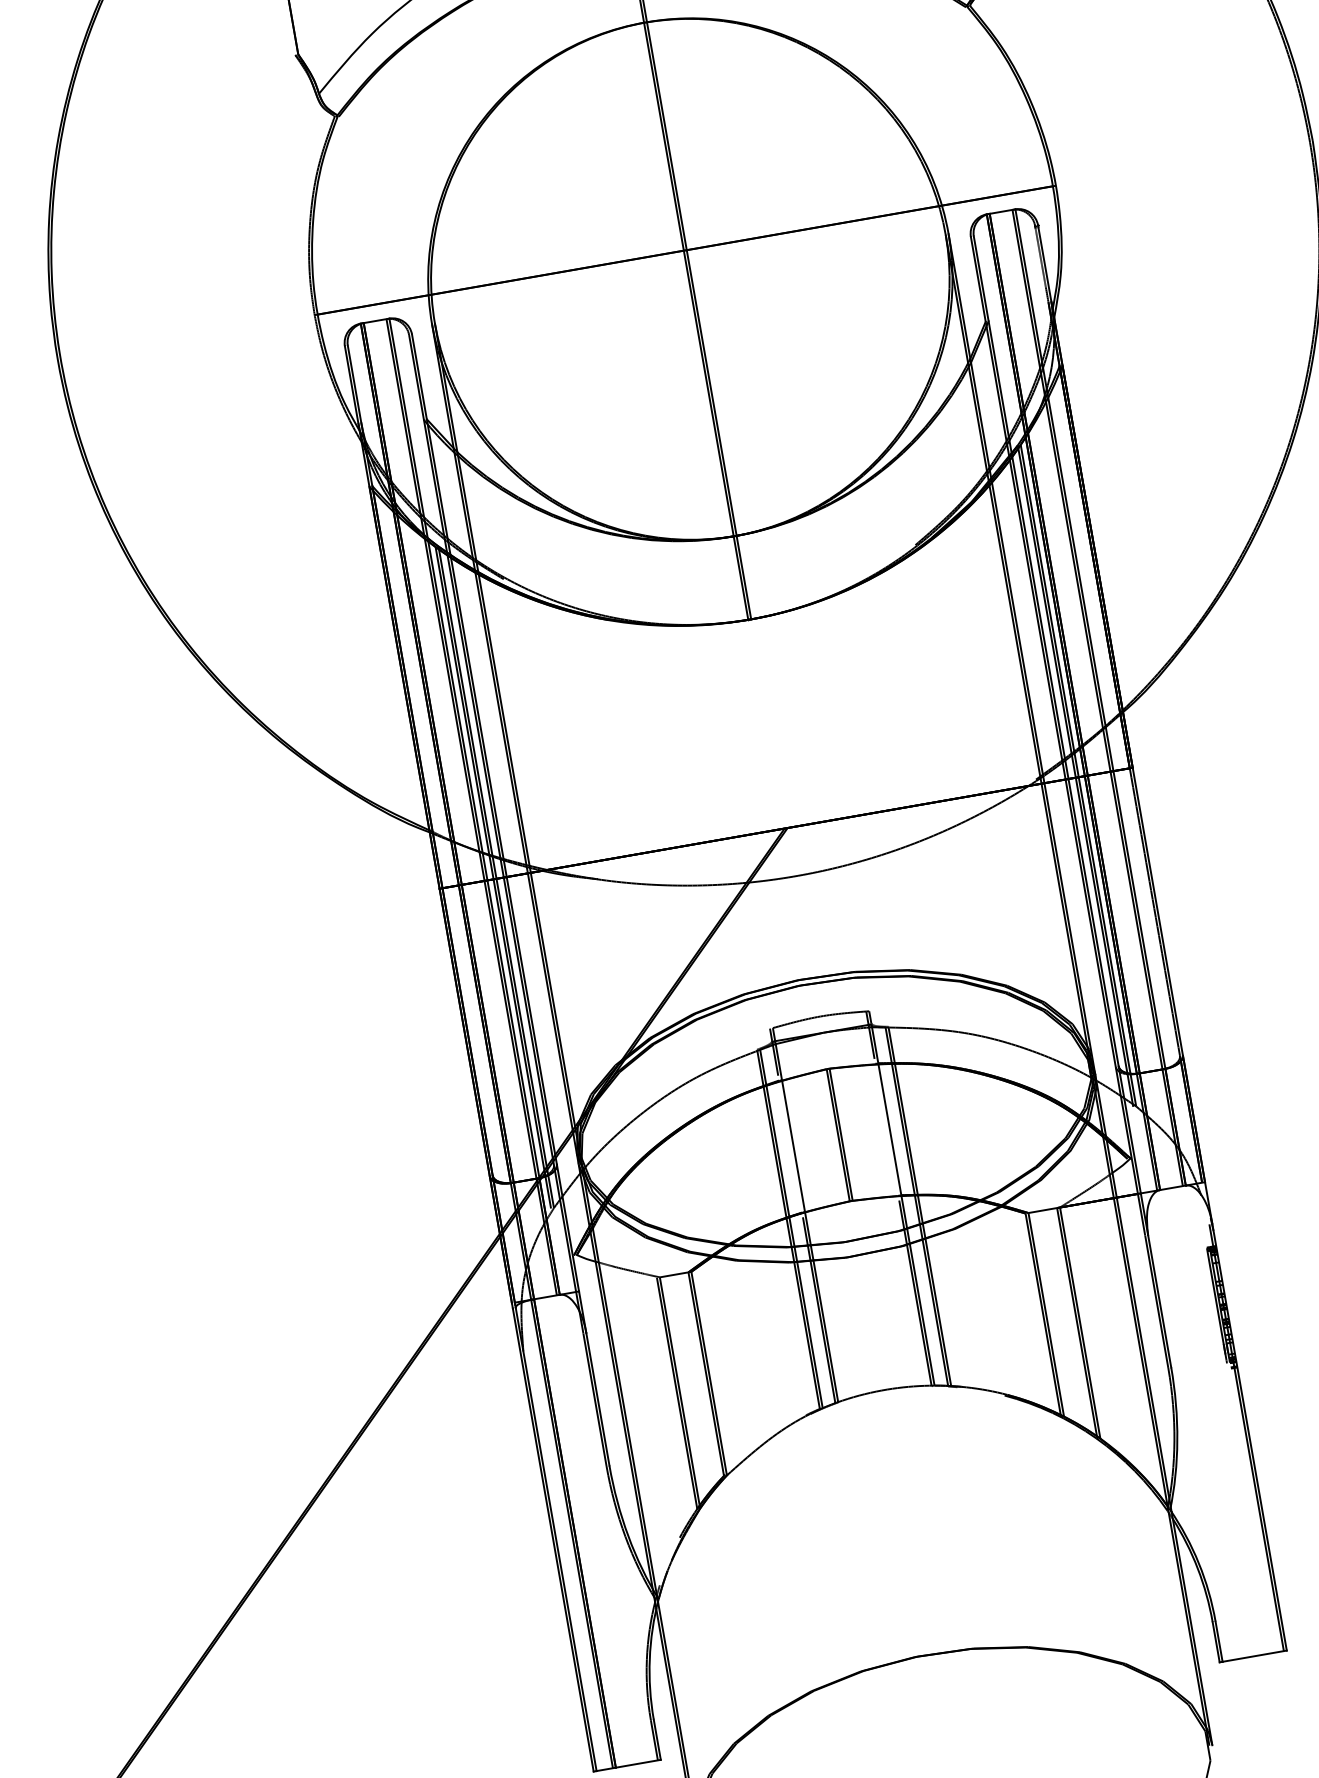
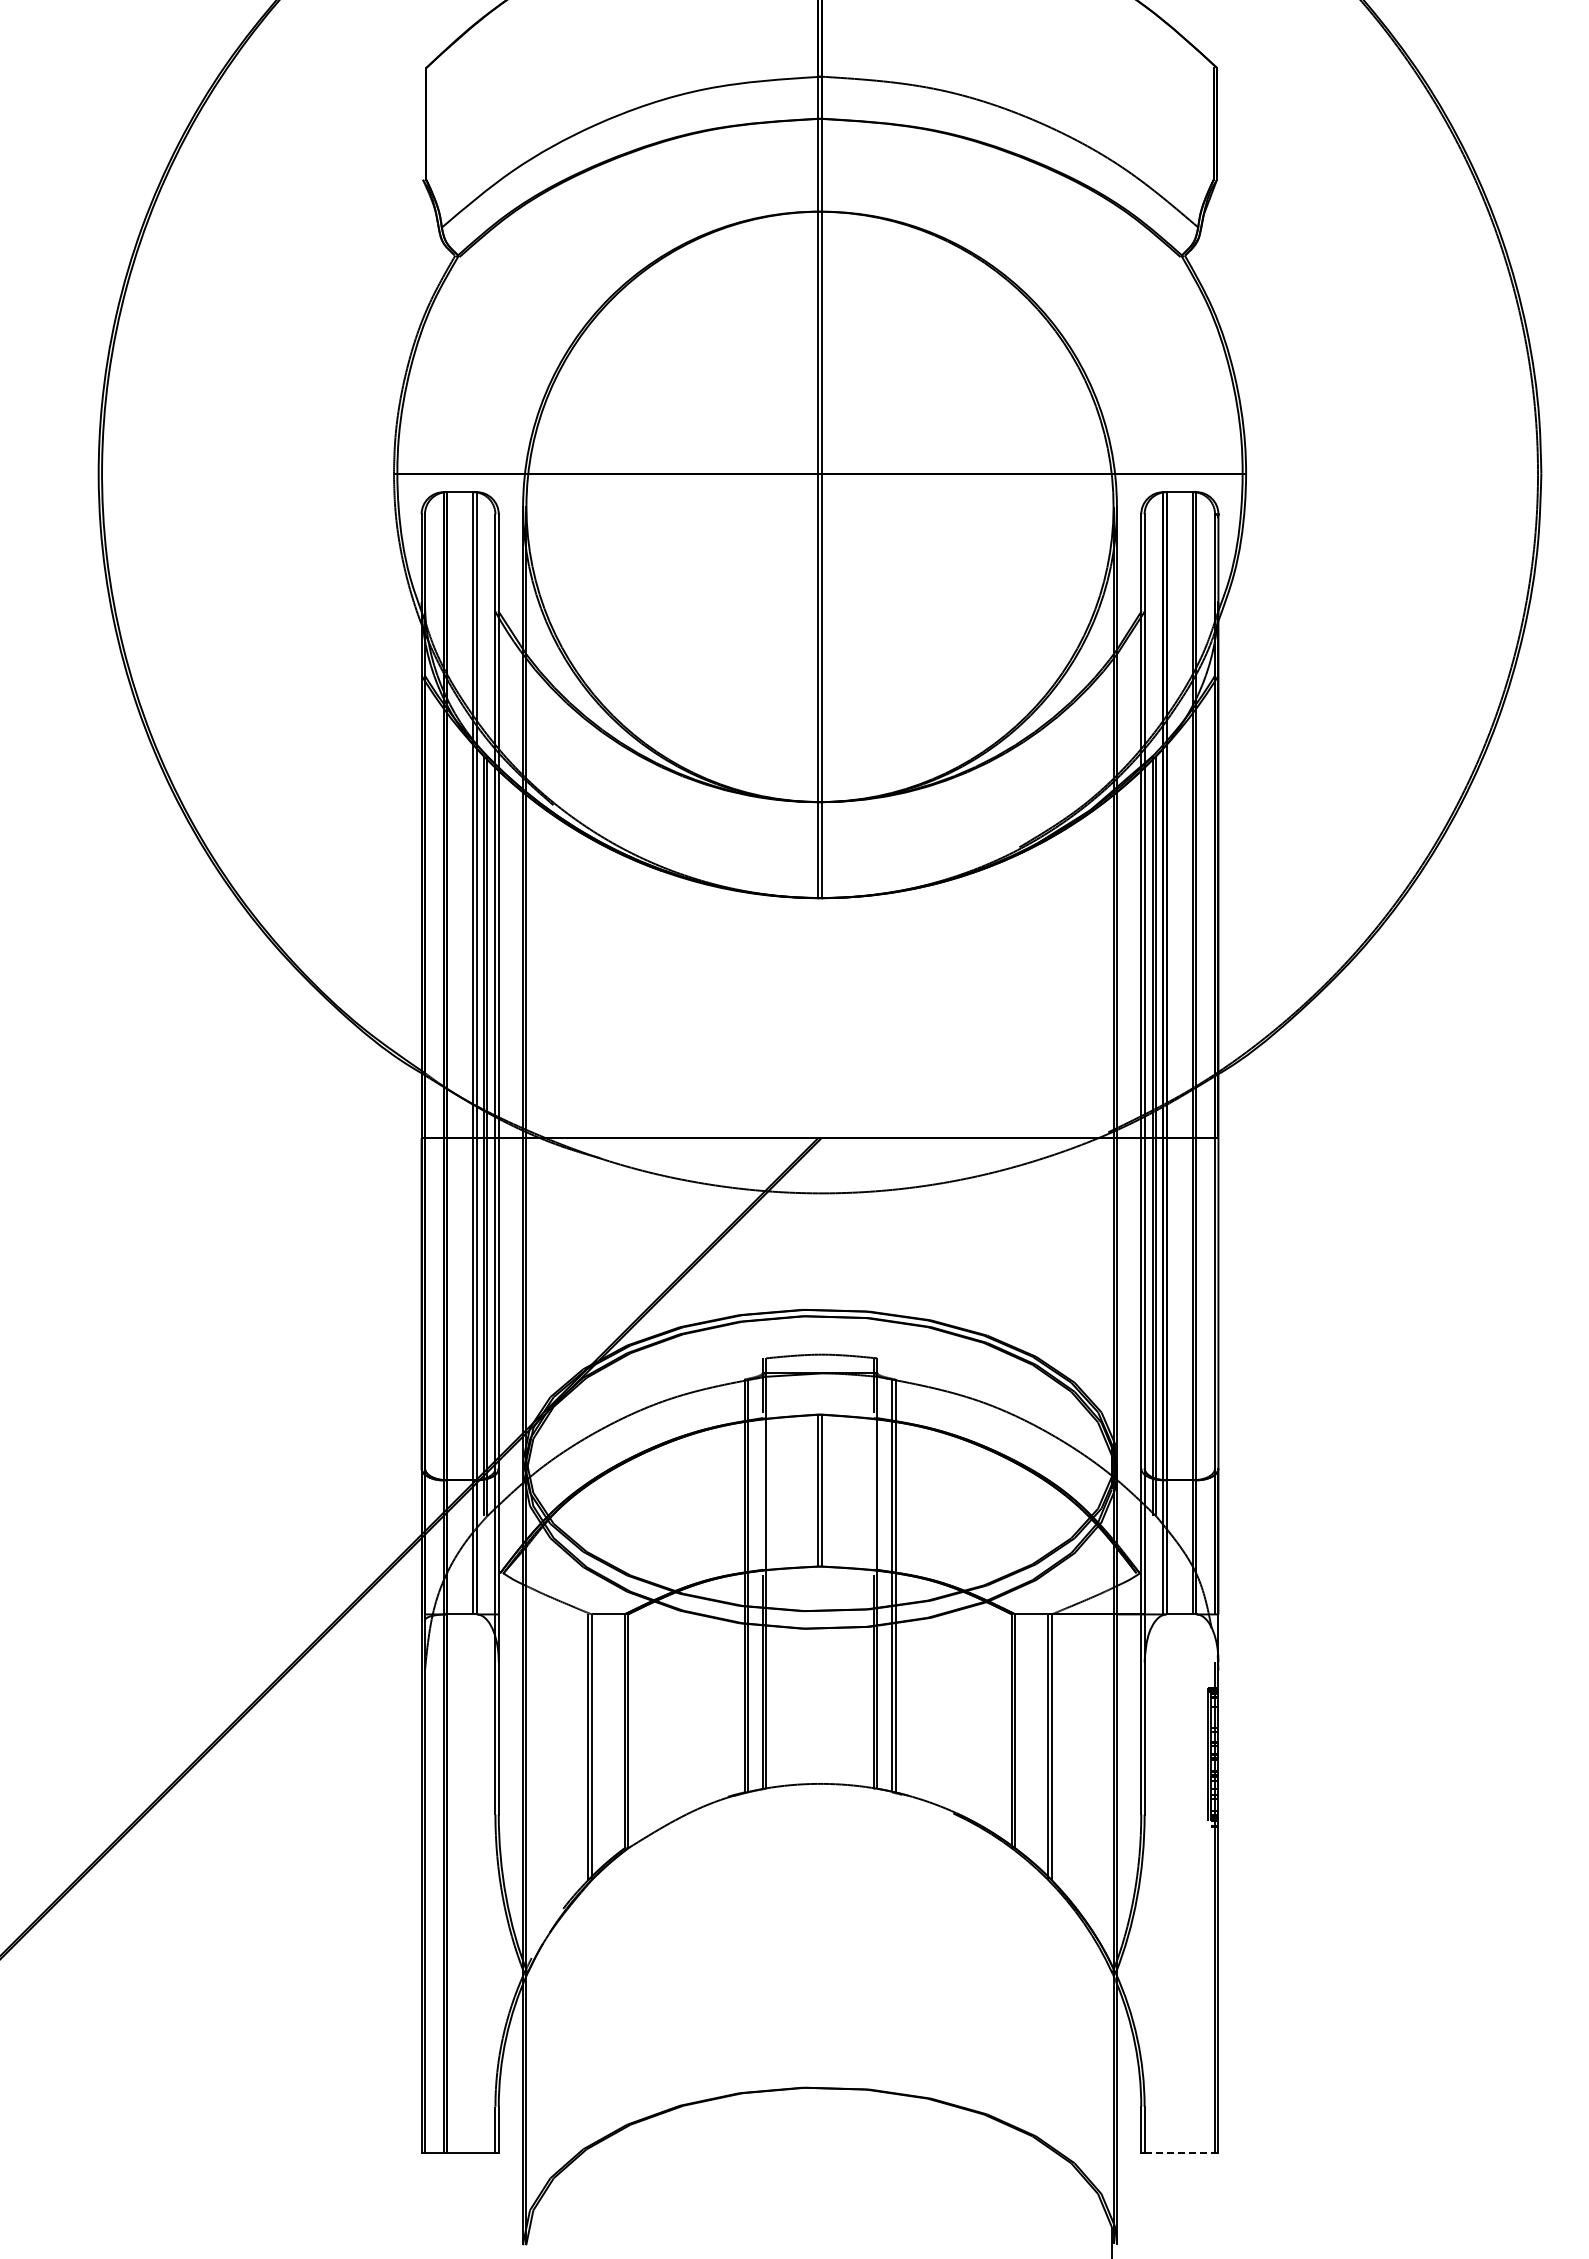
line: (1254, 1655) -> (1181, 2152), solid -> dashed

